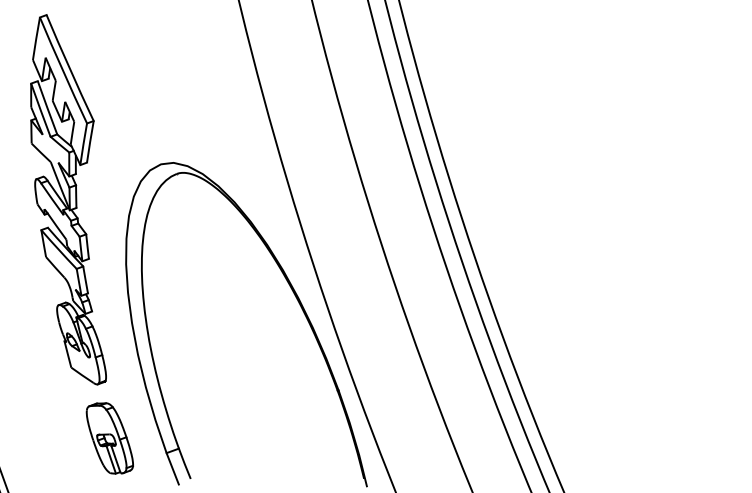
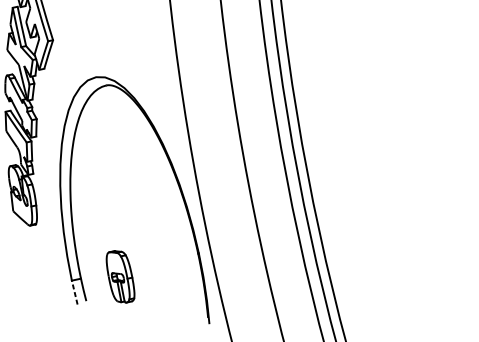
part: (109, 438) -> (120, 276), moved
line: (172, 468) -> (74, 292), solid -> dashed

